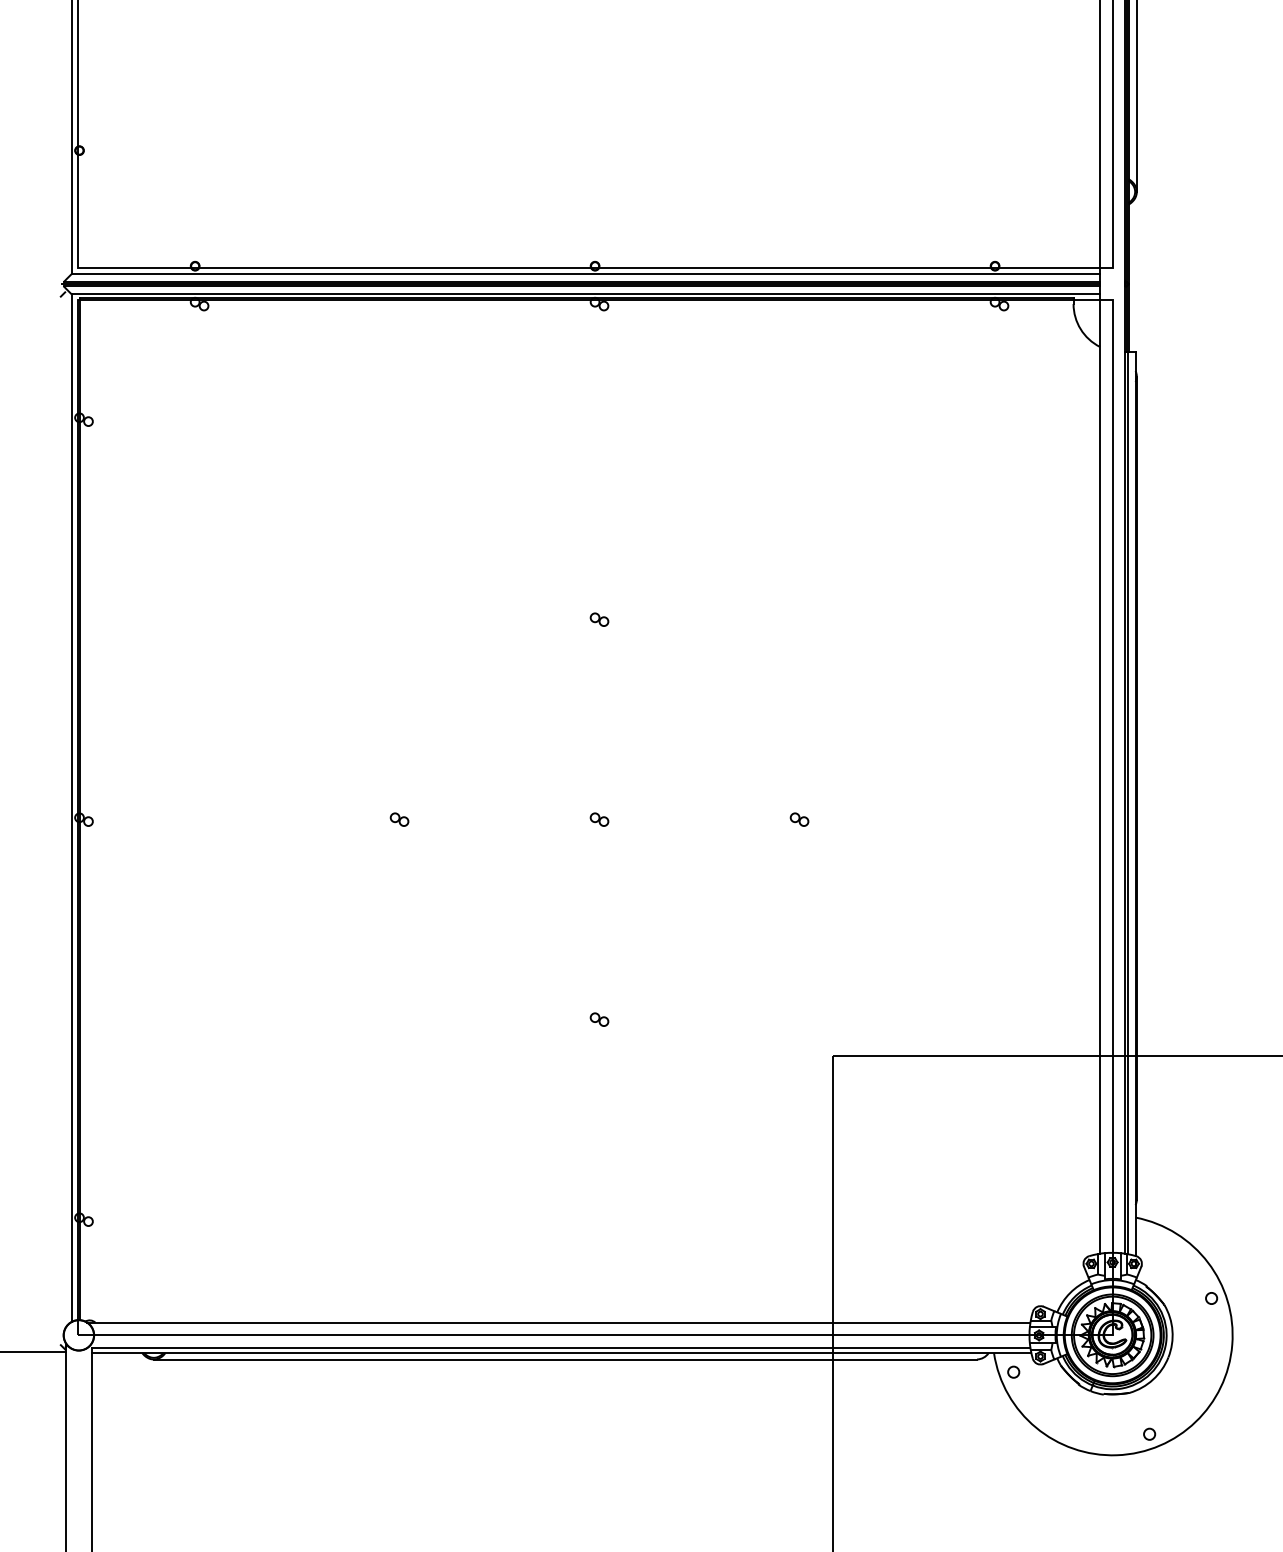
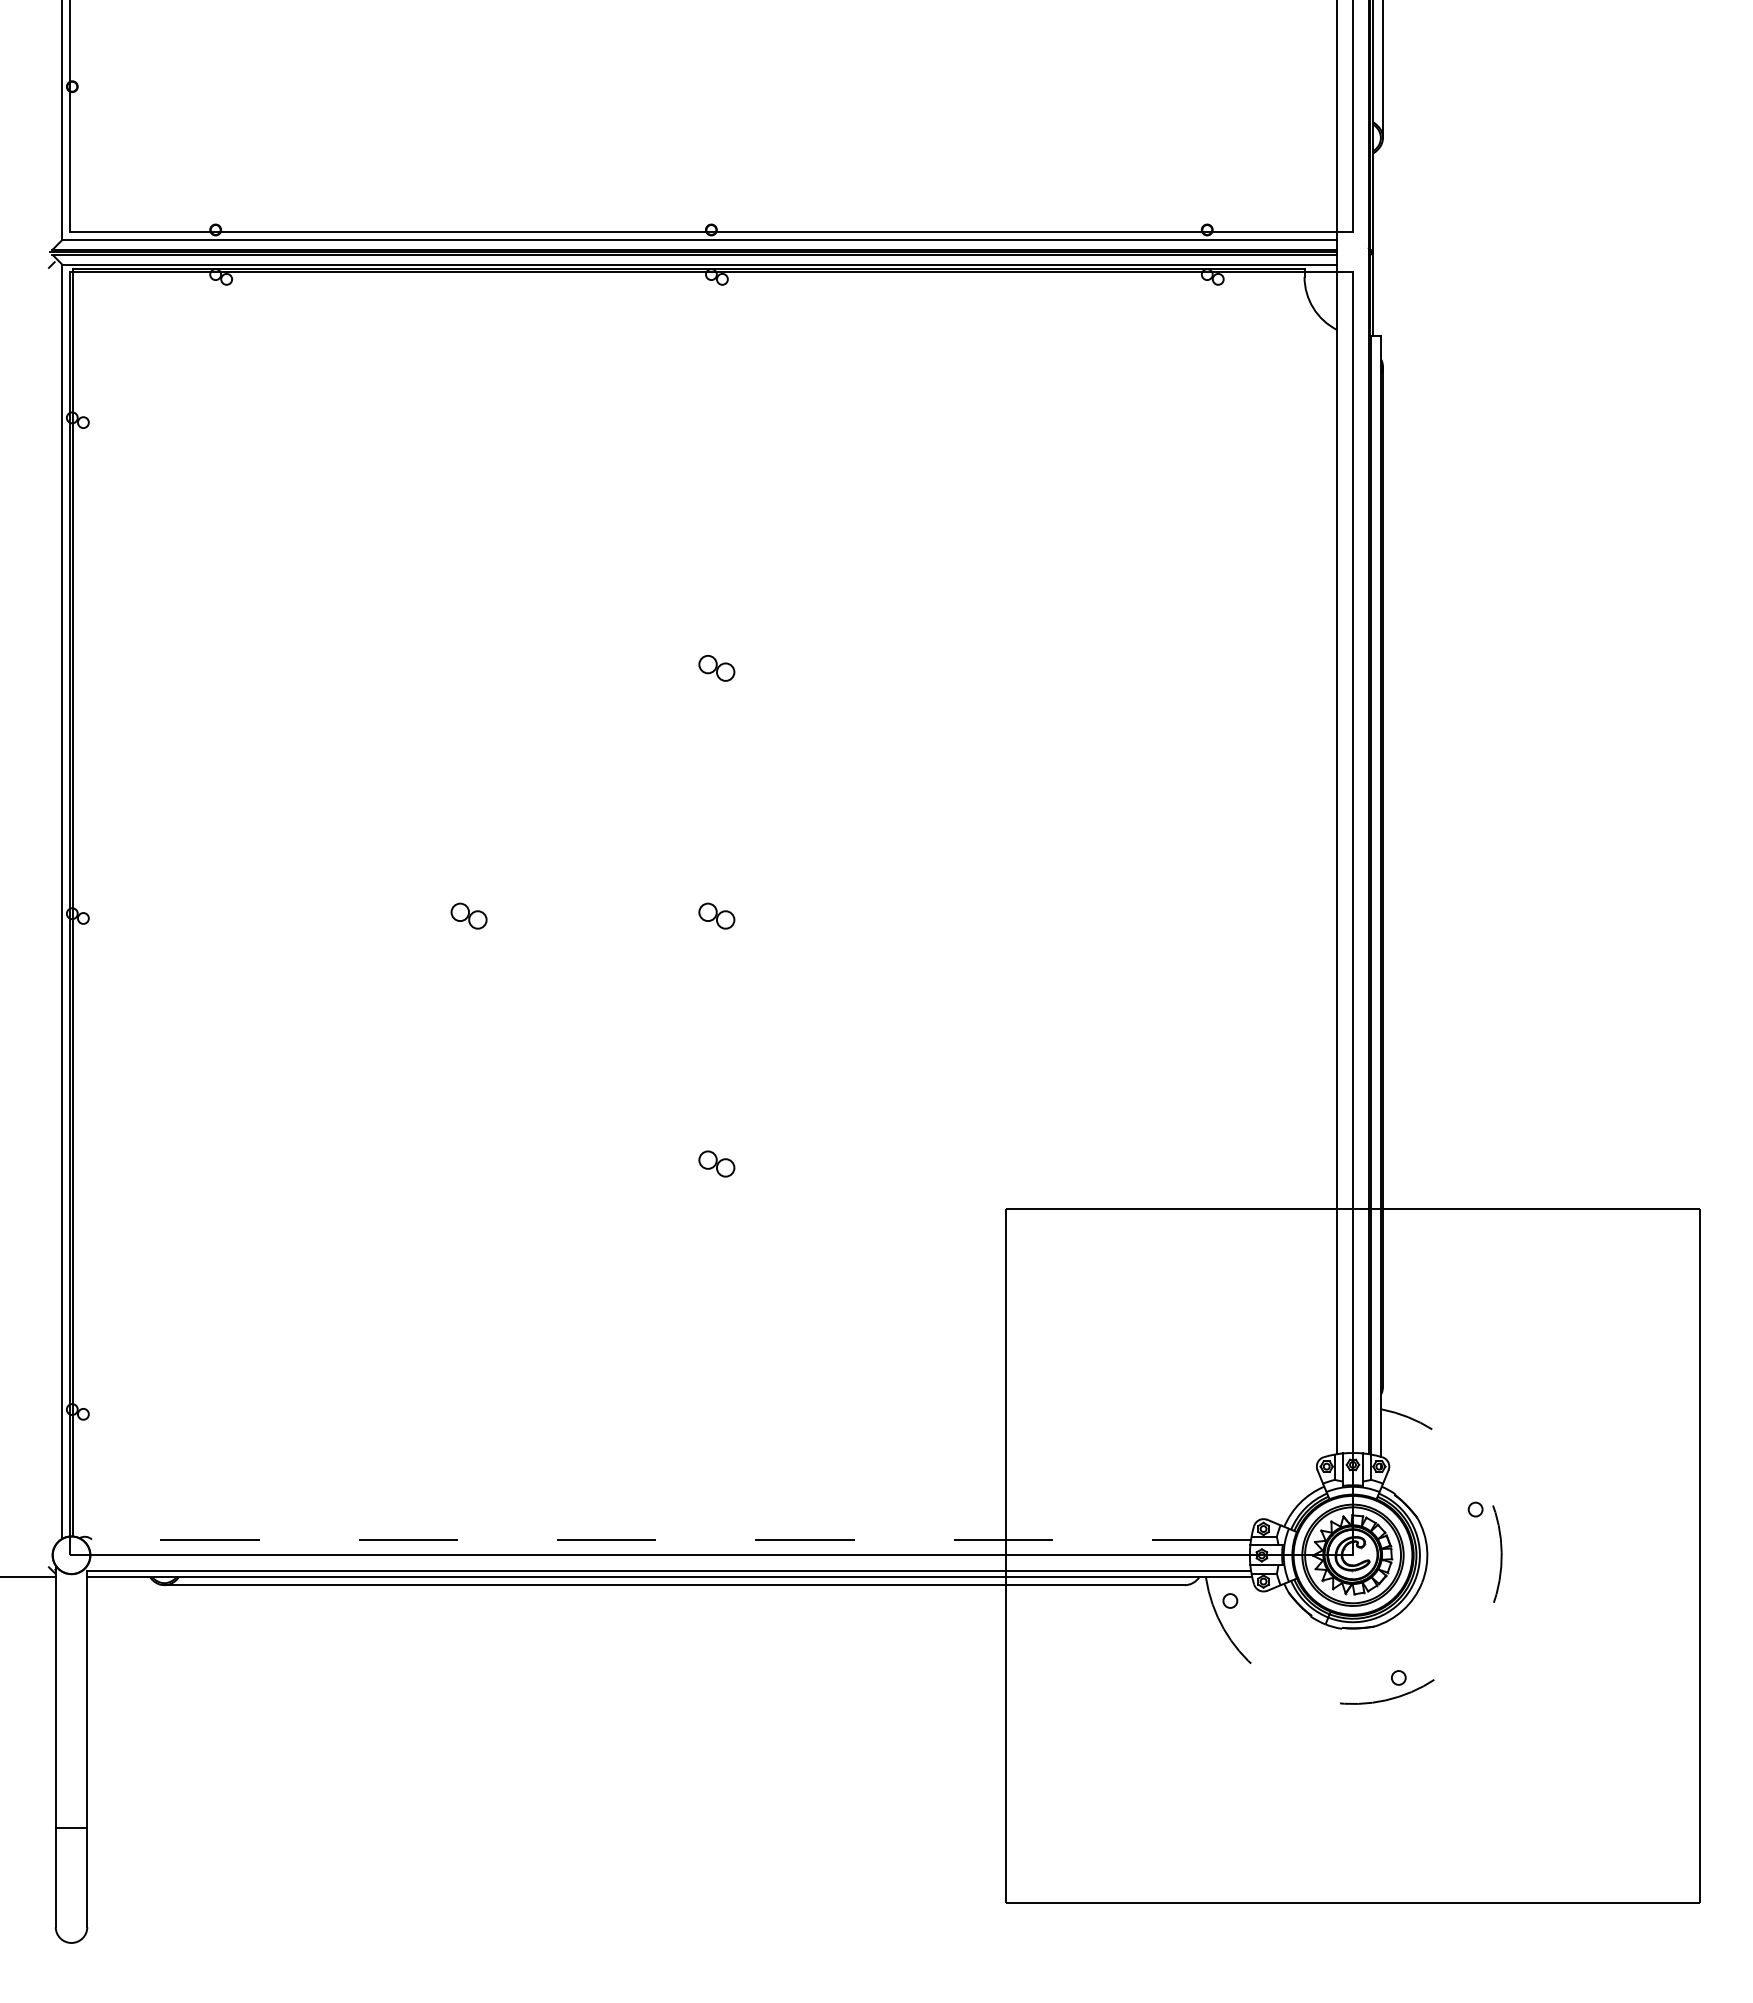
part: (599, 619) -> (716, 667), size x1.6
part: (399, 819) -> (468, 915), size x1.6
part: (599, 819) -> (716, 915), size x1.6
part: (799, 819) -> (964, 915), removed
part: (599, 1019) -> (716, 1163), size x1.6
line: (558, 1322) -> (666, 1539), solid -> dashed
arc: (1195, 1421) -> (1455, 1662), solid -> dashed

